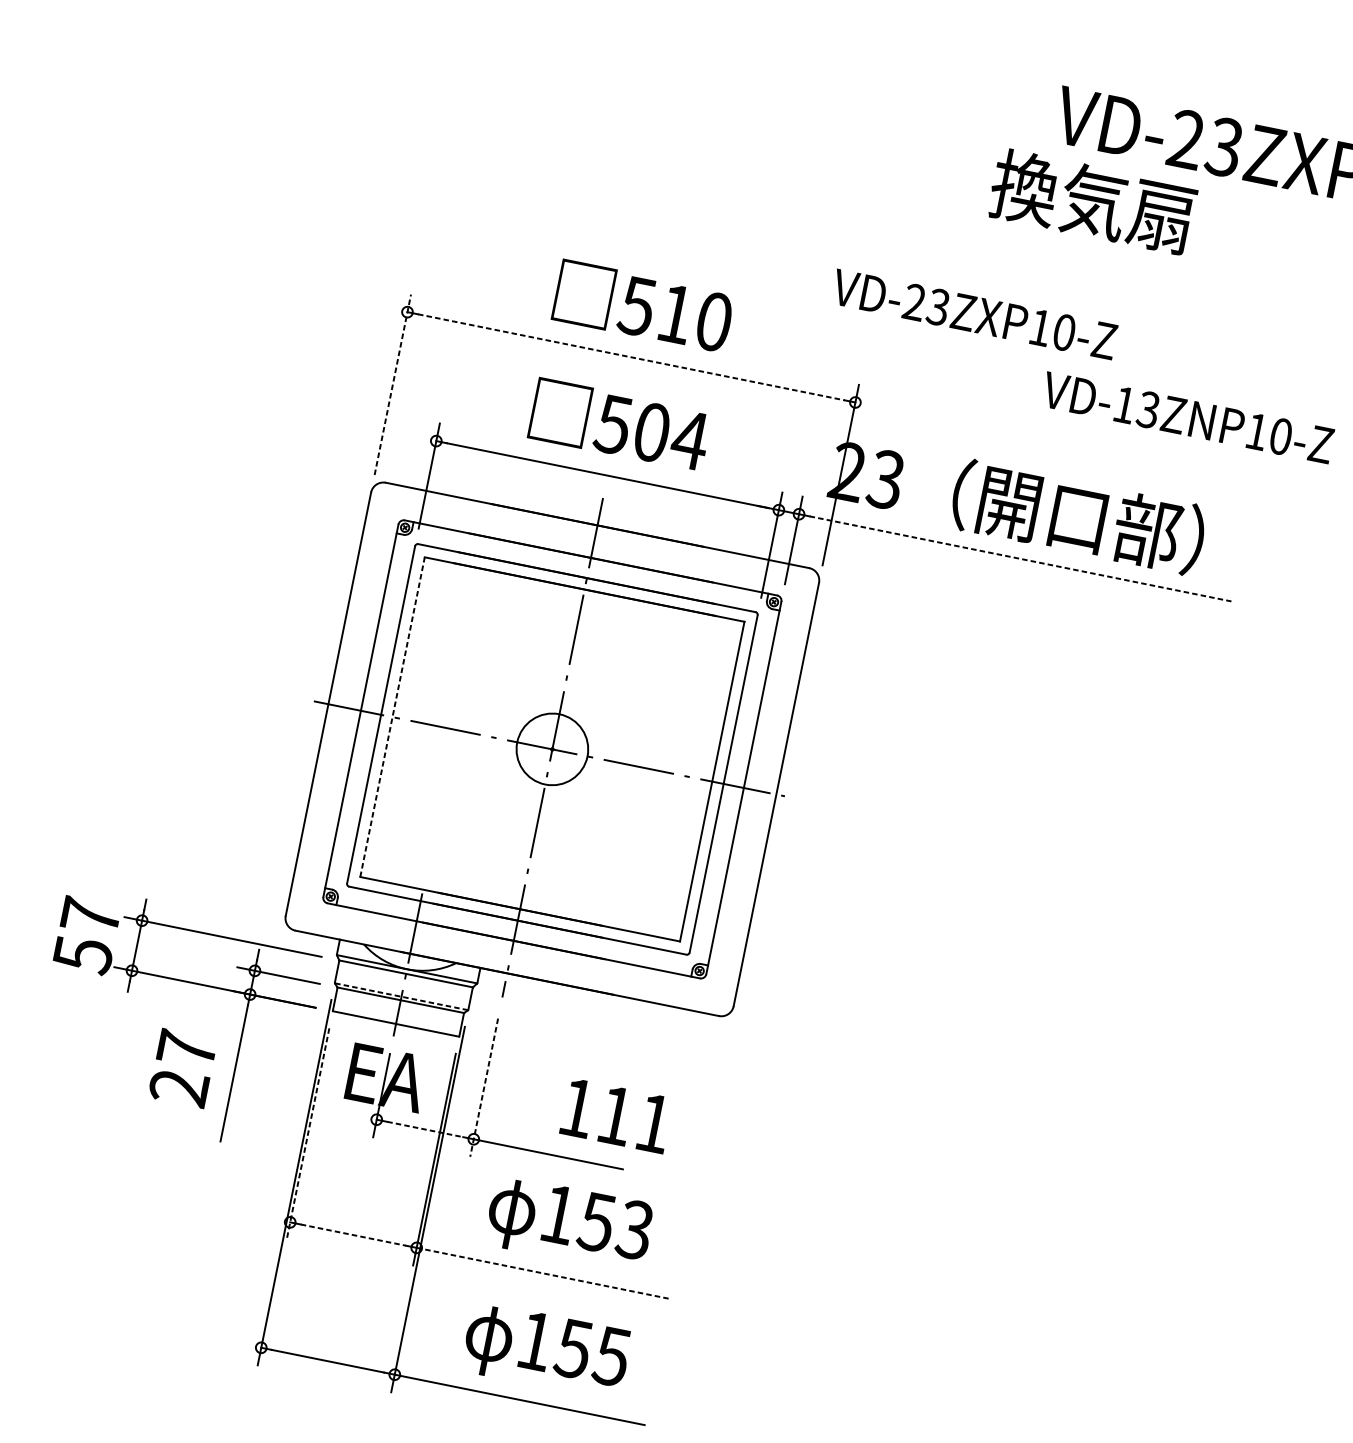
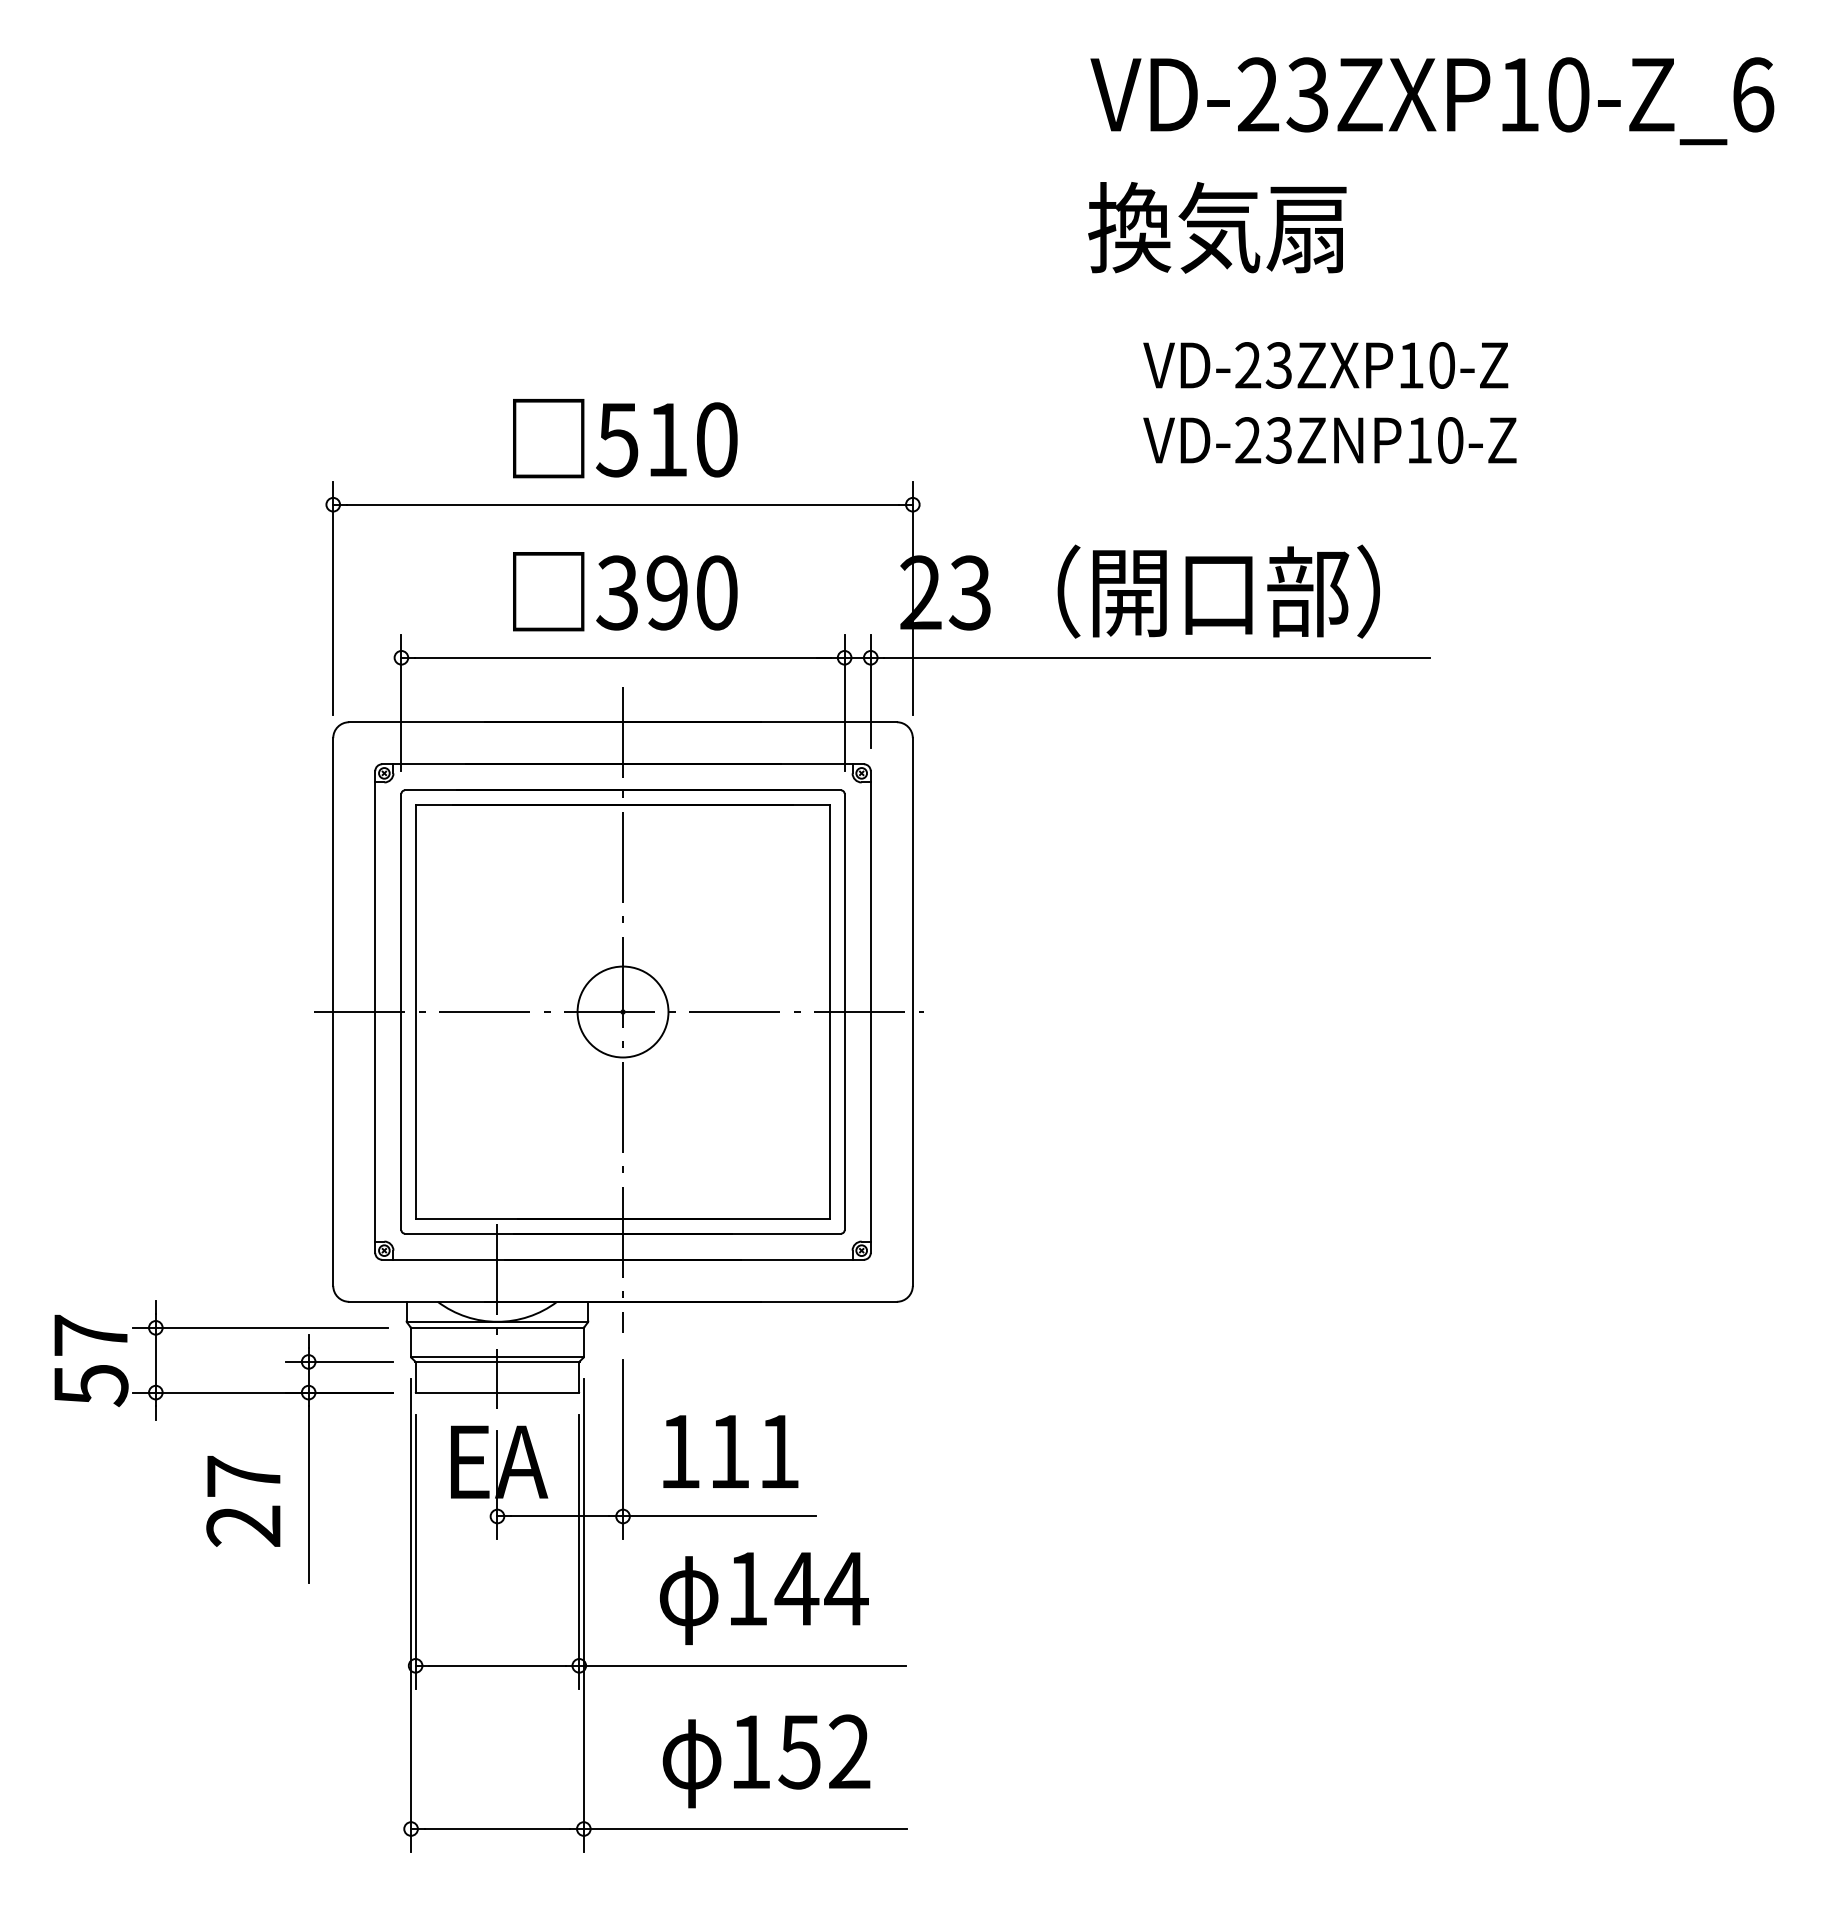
text: (1092, 201) -> (1217, 227), moved
text: (974, 314) -> (1325, 365), moved
line: (631, 357) -> (623, 504), dashed -> solid
line: (393, 384) -> (333, 598), dashed -> solid
text: (1124, 405) -> (1248, 440), VD-13ZNP10-Z -> VD-23ZNP10-Z
text: (652, 432) -> (667, 592), 504 -> 390
line: (1020, 558) -> (1157, 657), dashed -> solid
line: (392, 717) -> (416, 1012), dashed -> solid
line: (400, 996) -> (496, 1357), dashed -> solid
line: (484, 1088) -> (623, 1450), dashed -> solid
text: (616, 1115) -> (730, 1451), moved
line: (425, 1129) -> (560, 1516), dashed -> solid
line: (307, 1133) -> (415, 1551), dashed -> solid
text: (615, 1225) -> (821, 1588), 153 -> 144
line: (353, 1234) -> (497, 1665), dashed -> solid
line: (542, 1273) -> (742, 1665), dashed -> solid
text: (611, 1356) -> (848, 1751), 155 -> 152

